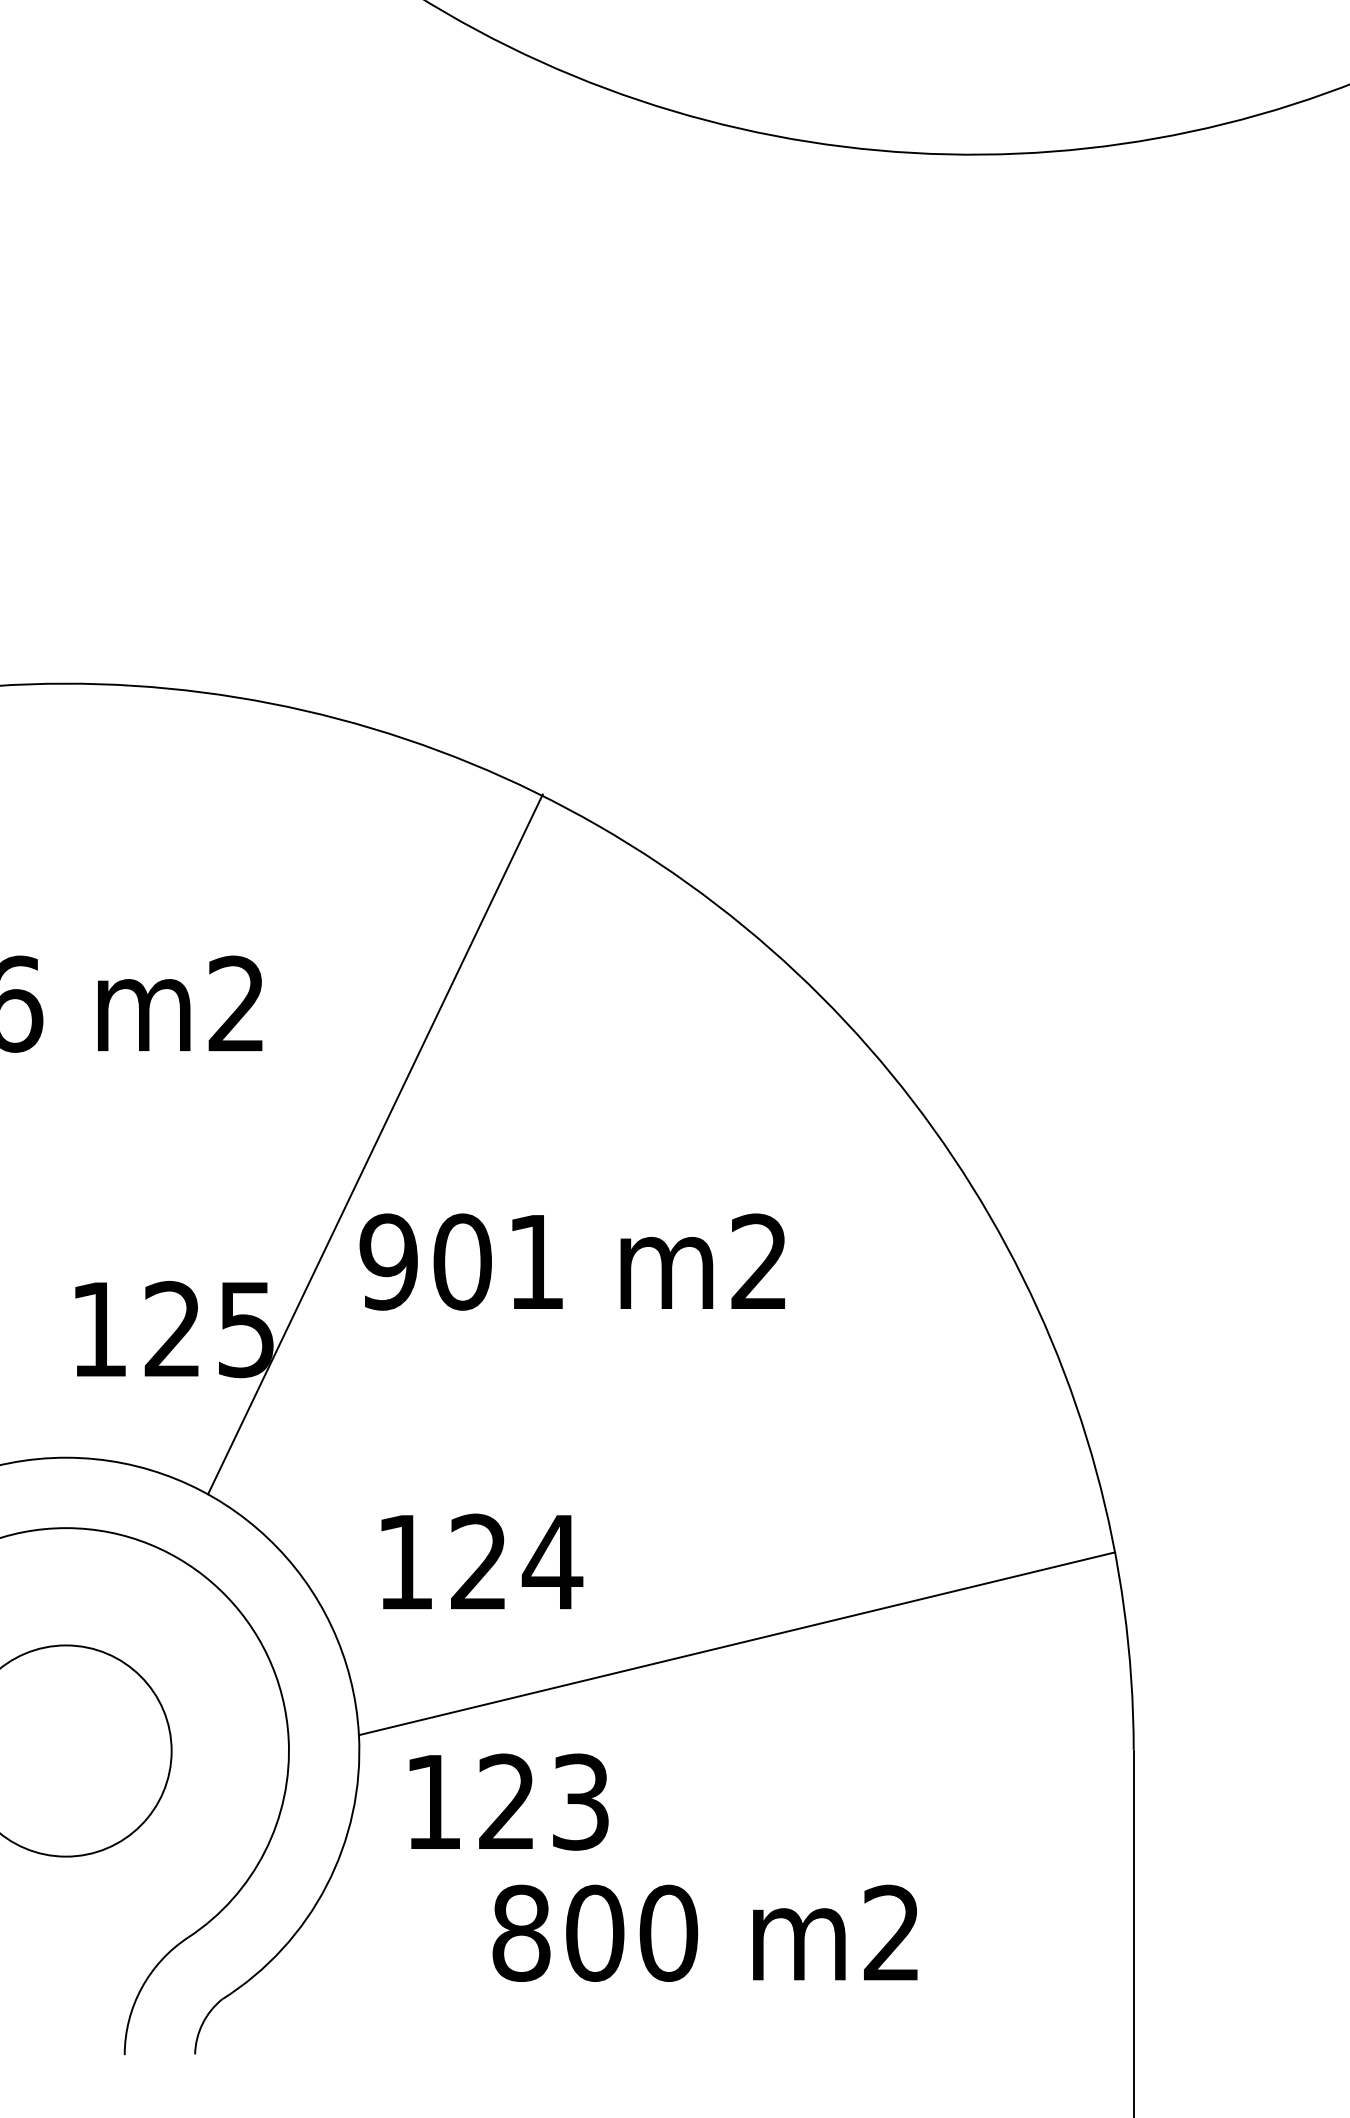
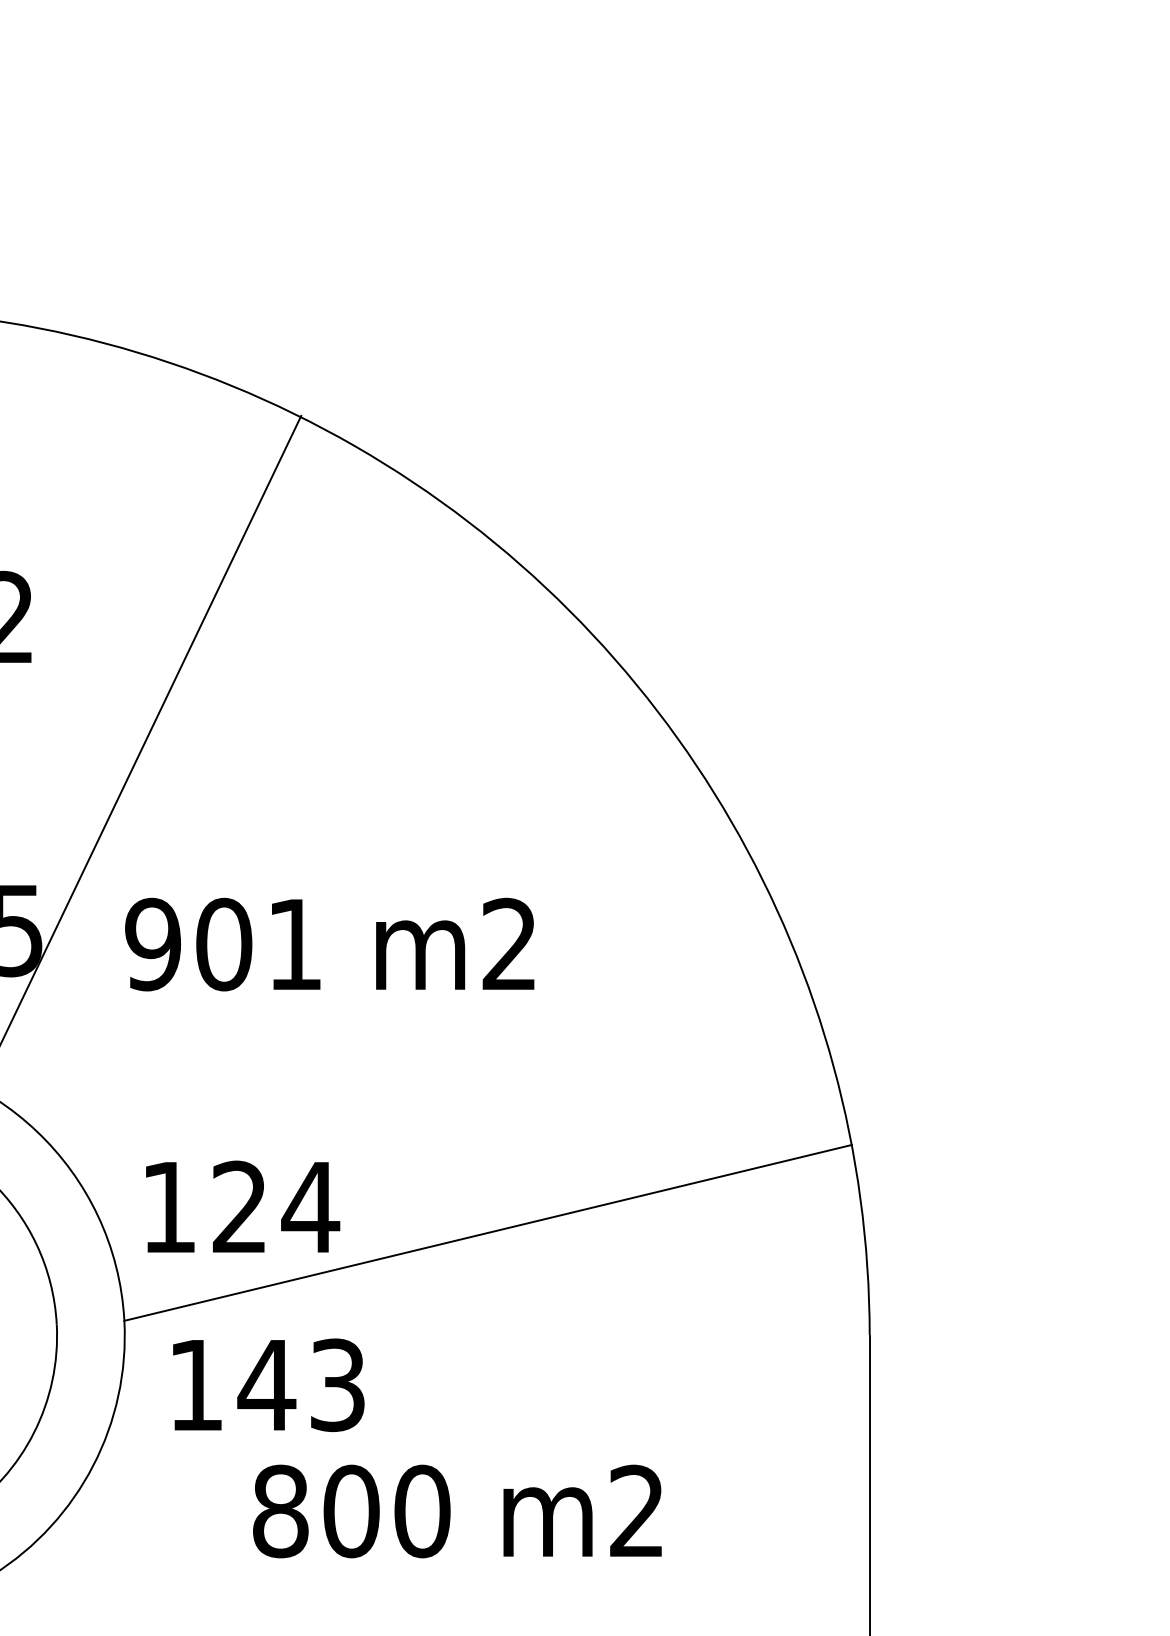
text: (571, 1261) -> (328, 944), moved
text: (482, 1561) -> (243, 1206), moved
text: (506, 1800) -> (266, 1383), 123 -> 143

